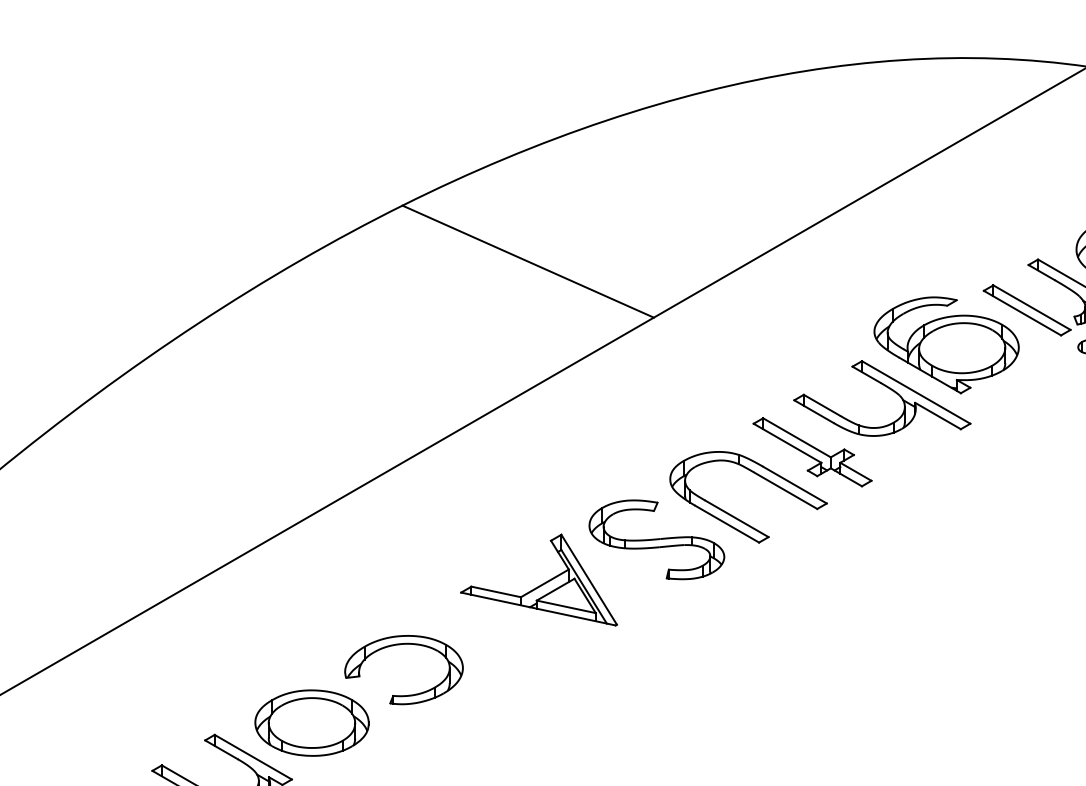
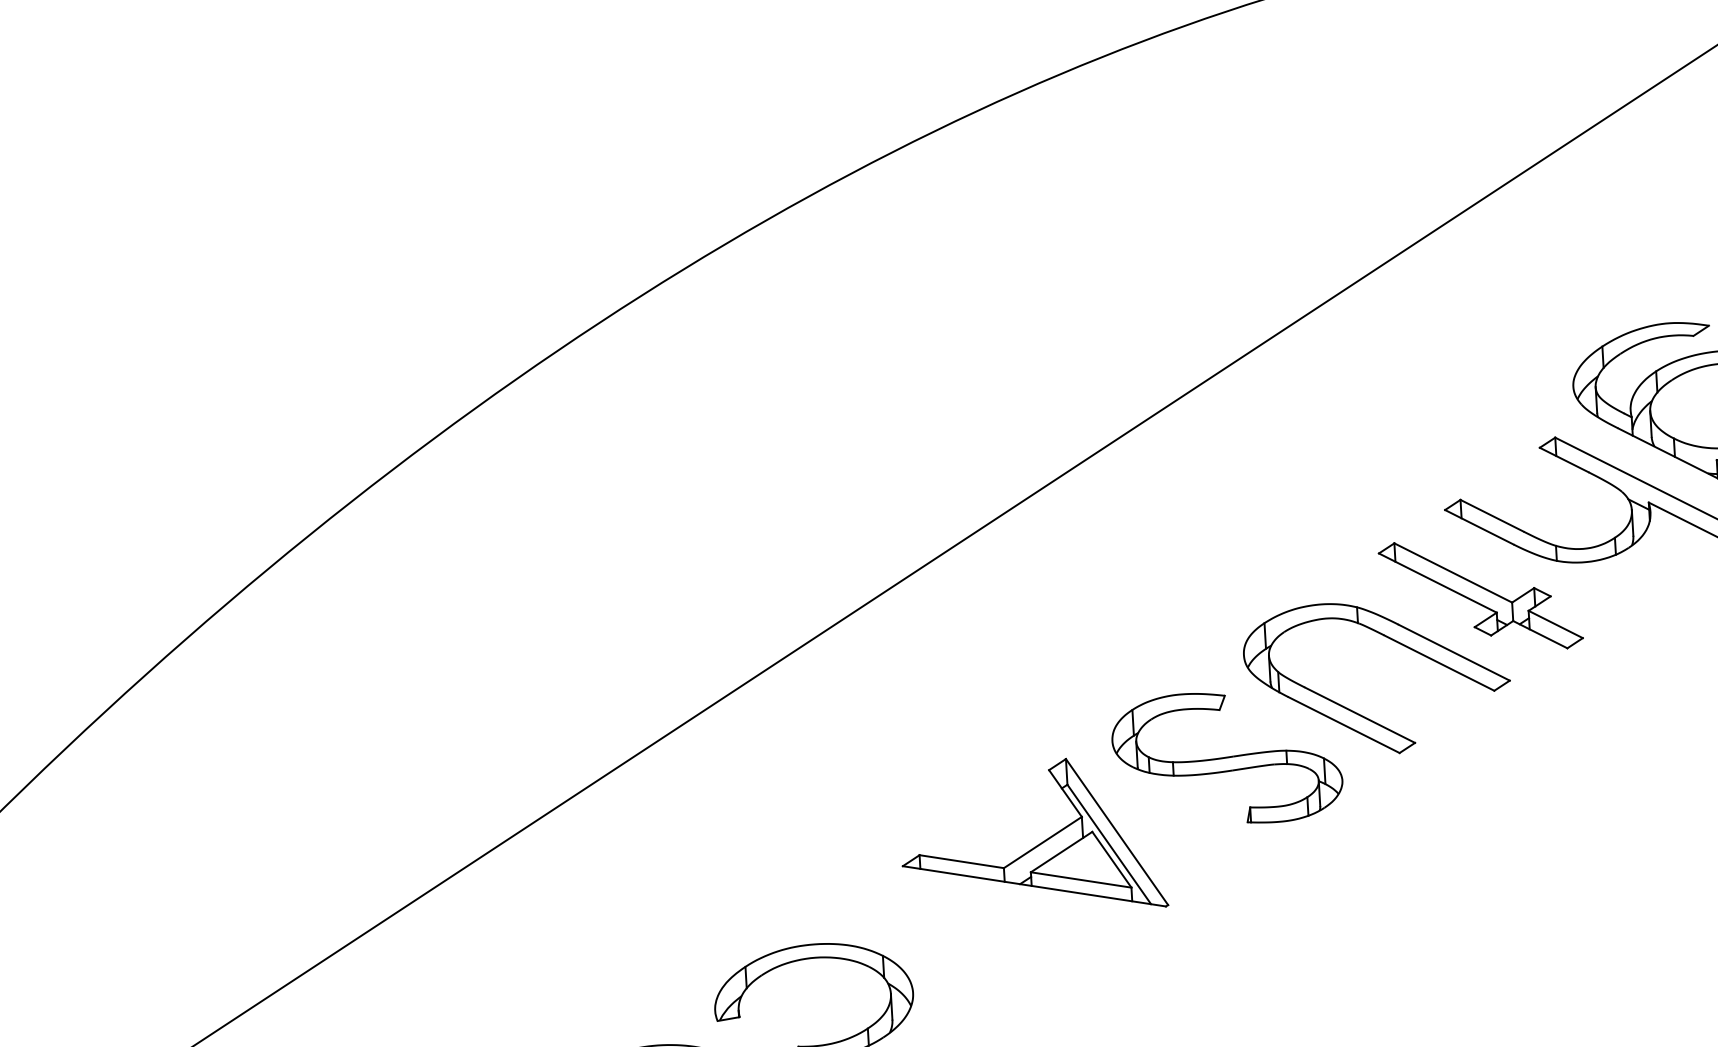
line: (527, 261) -> (982, 302), removed

